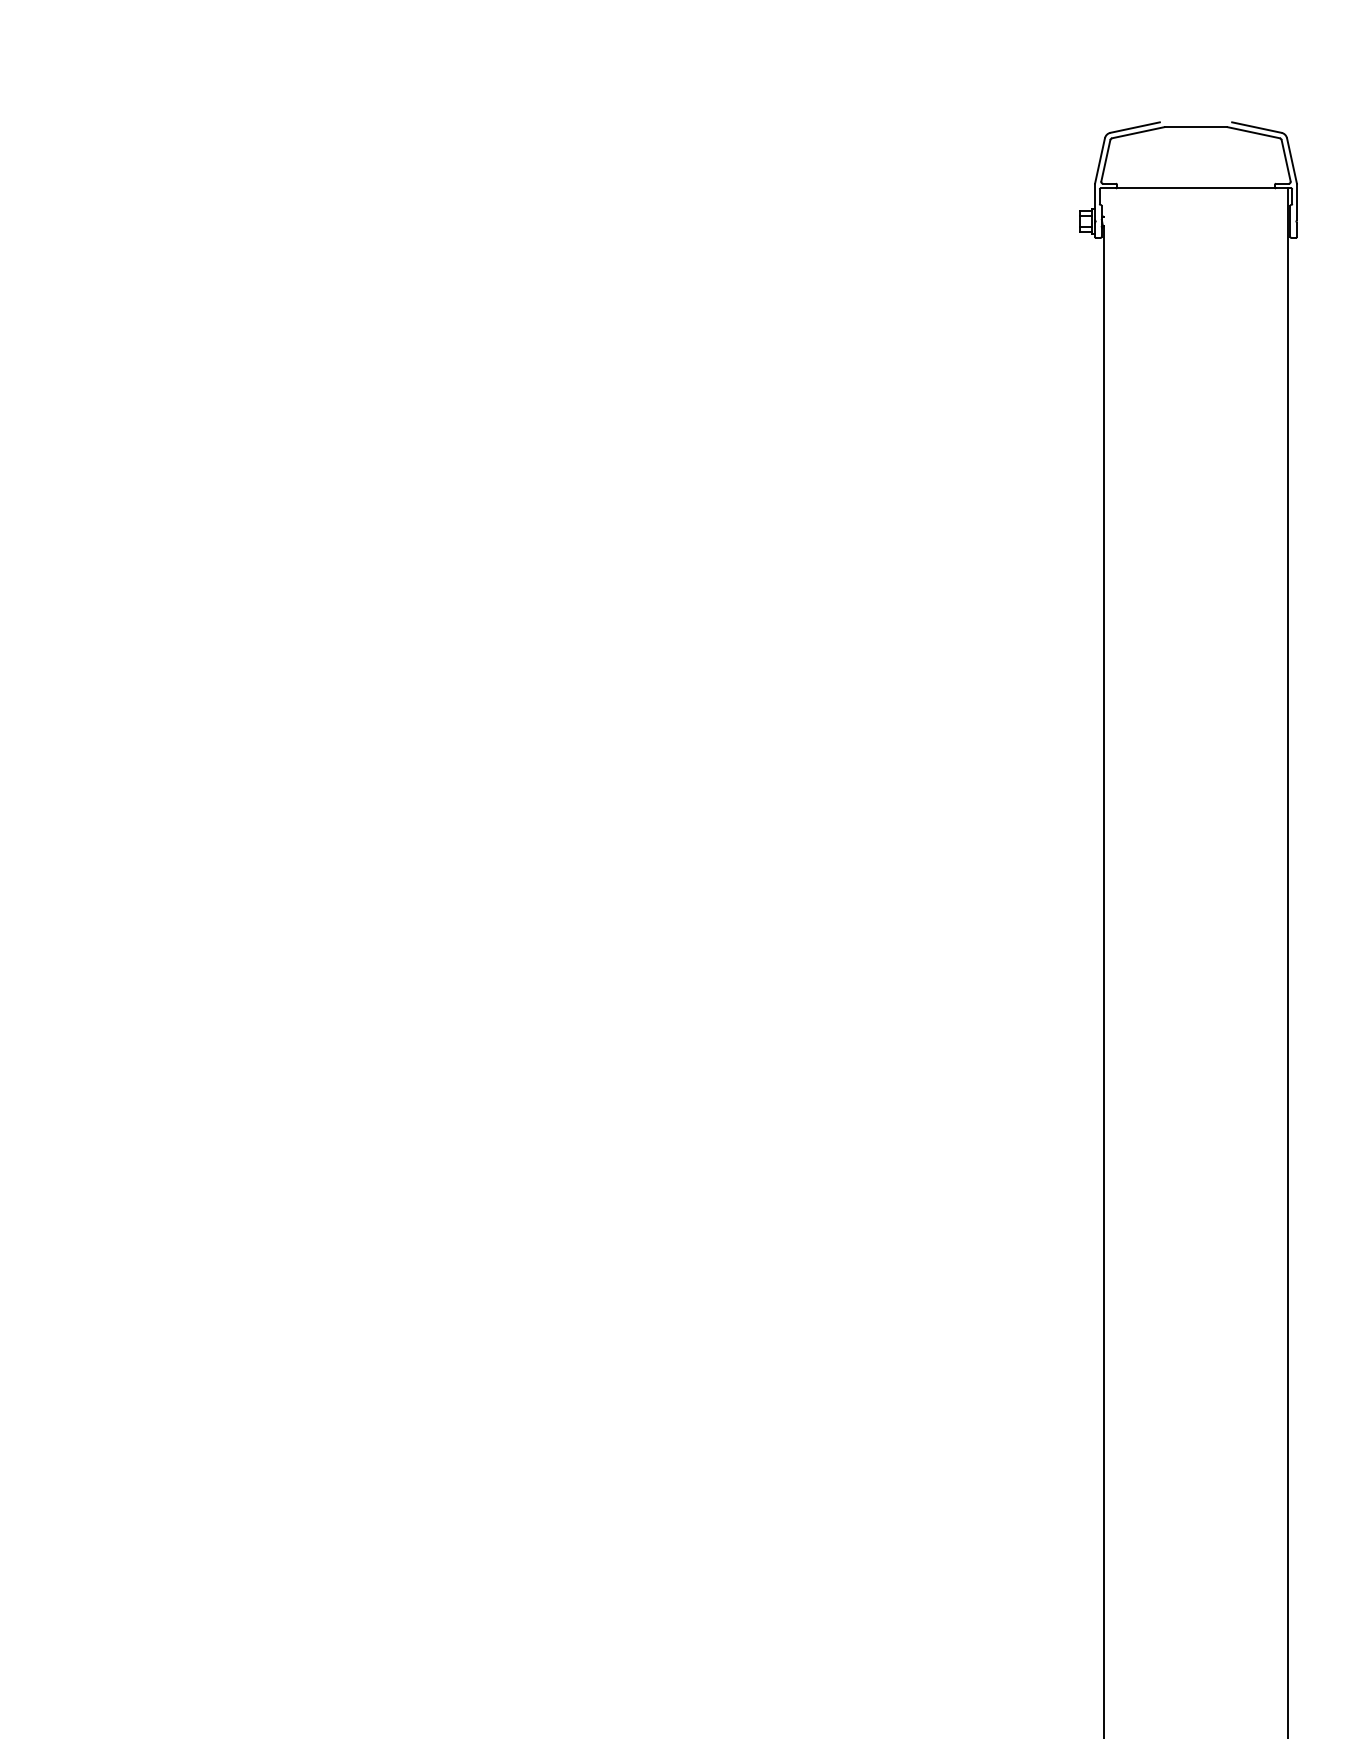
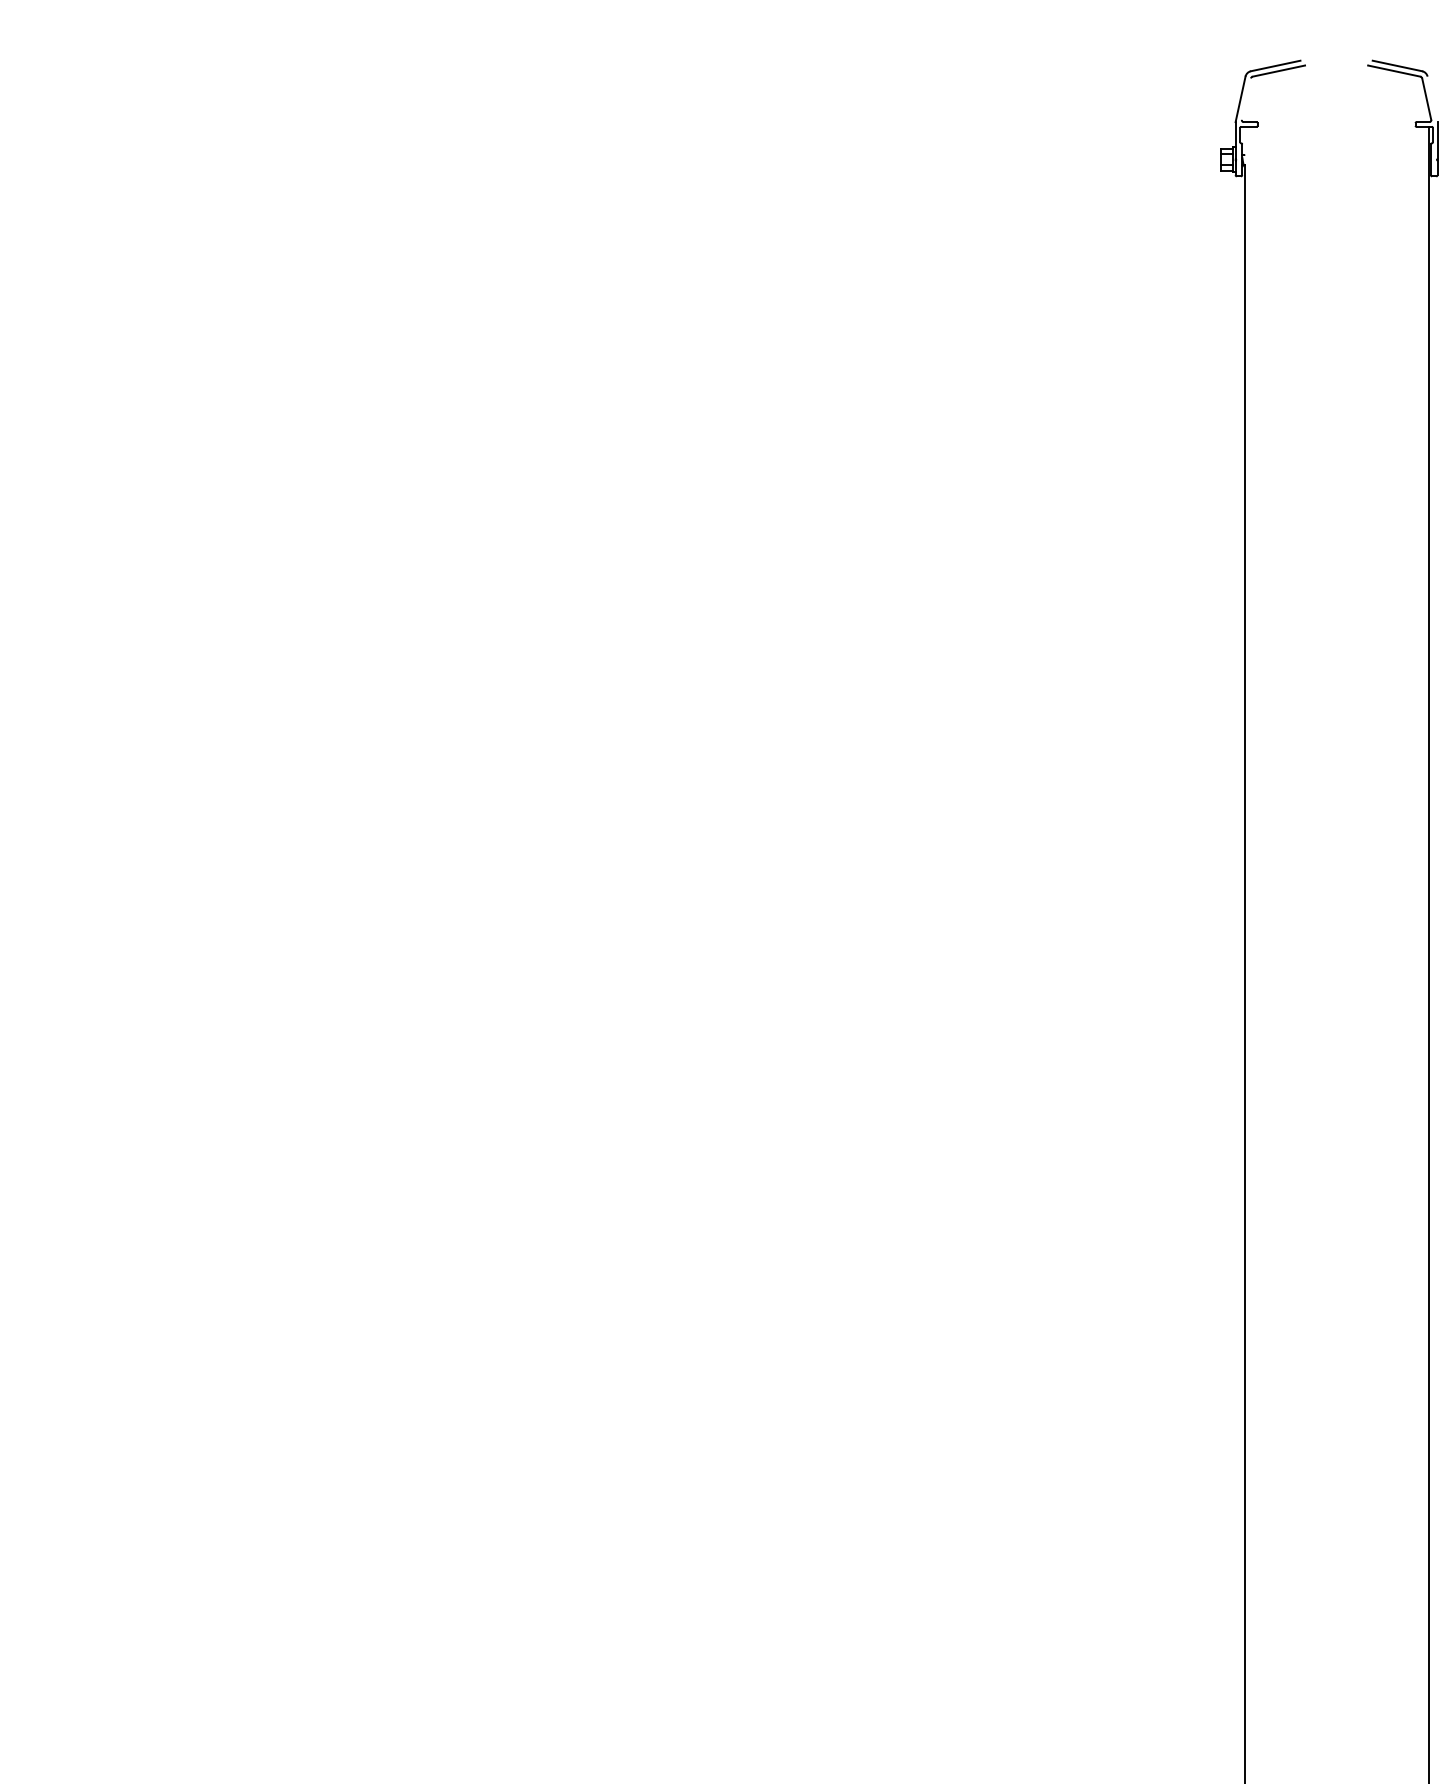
line: (1195, 127) -> (1336, 65), removed
line: (1104, 160) -> (1245, 98), removed
line: (1291, 161) -> (1432, 99), removed
line: (1195, 188) -> (1336, 126), removed

